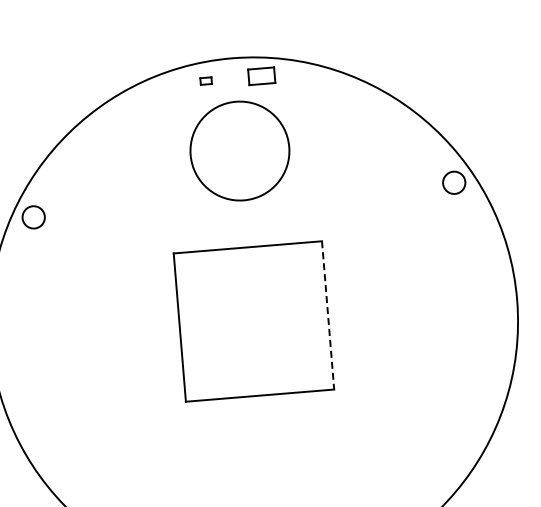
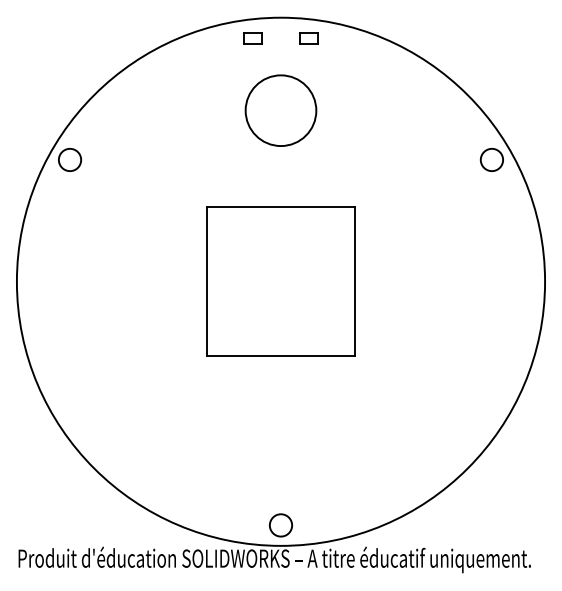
part: (261, 76) -> (308, 38), size x0.71
part: (205, 81) -> (252, 38), size x1.67
circle: (239, 150) -> (280, 110), size x0.71
line: (328, 316) -> (355, 282), dashed -> solid

